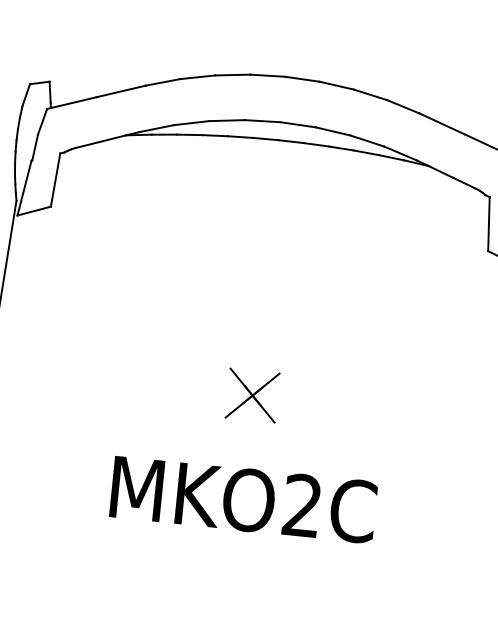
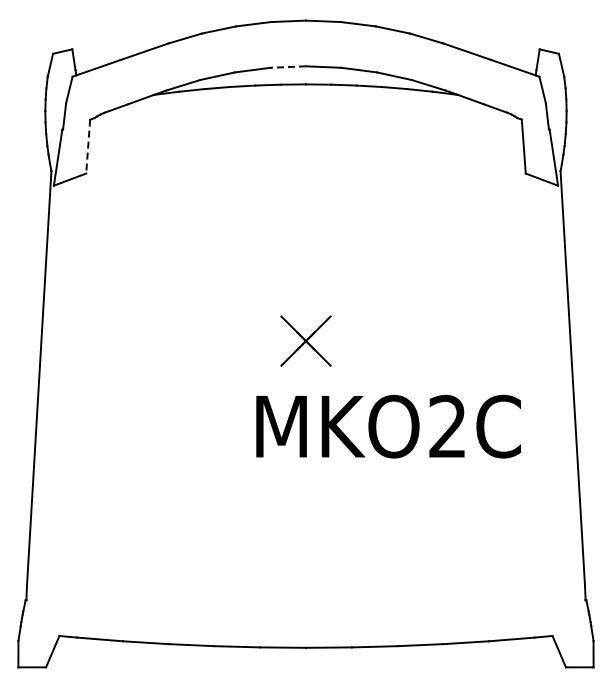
line: (262, 121) -> (288, 67), solid -> dashed
line: (55, 181) -> (88, 147), solid -> dashed
text: (243, 499) -> (388, 426), moved

